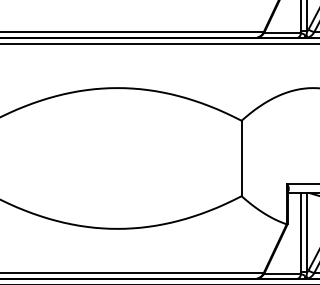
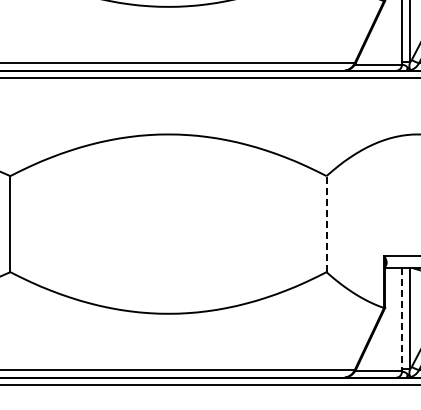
line: (241, 157) -> (326, 223), solid -> dashed
line: (301, 233) -> (402, 319), solid -> dashed

